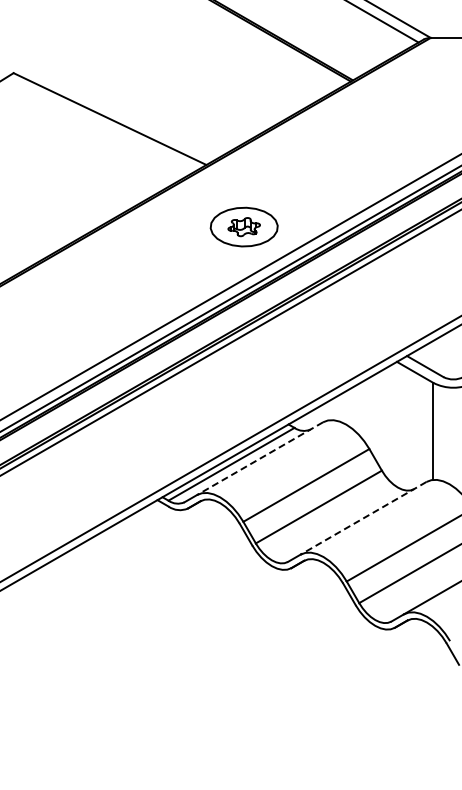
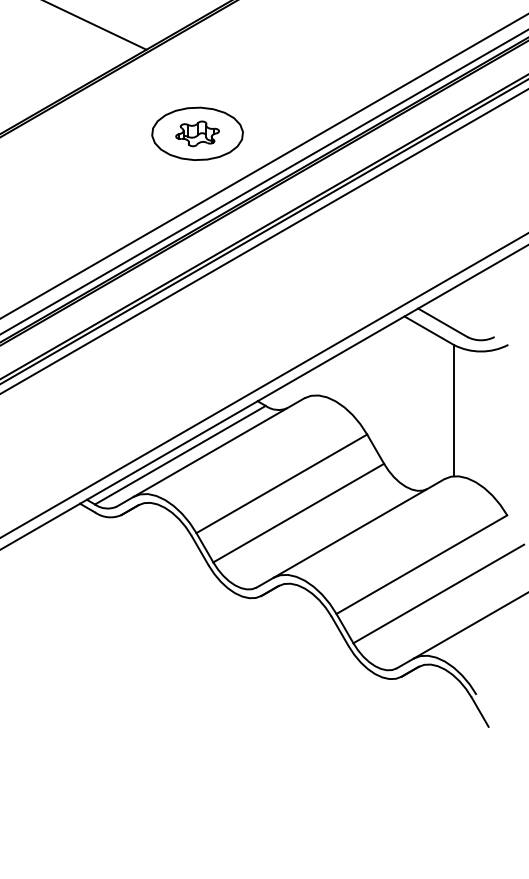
line: (260, 458) -> (219, 447), dashed -> solid
line: (363, 518) -> (359, 528), dashed -> solid

